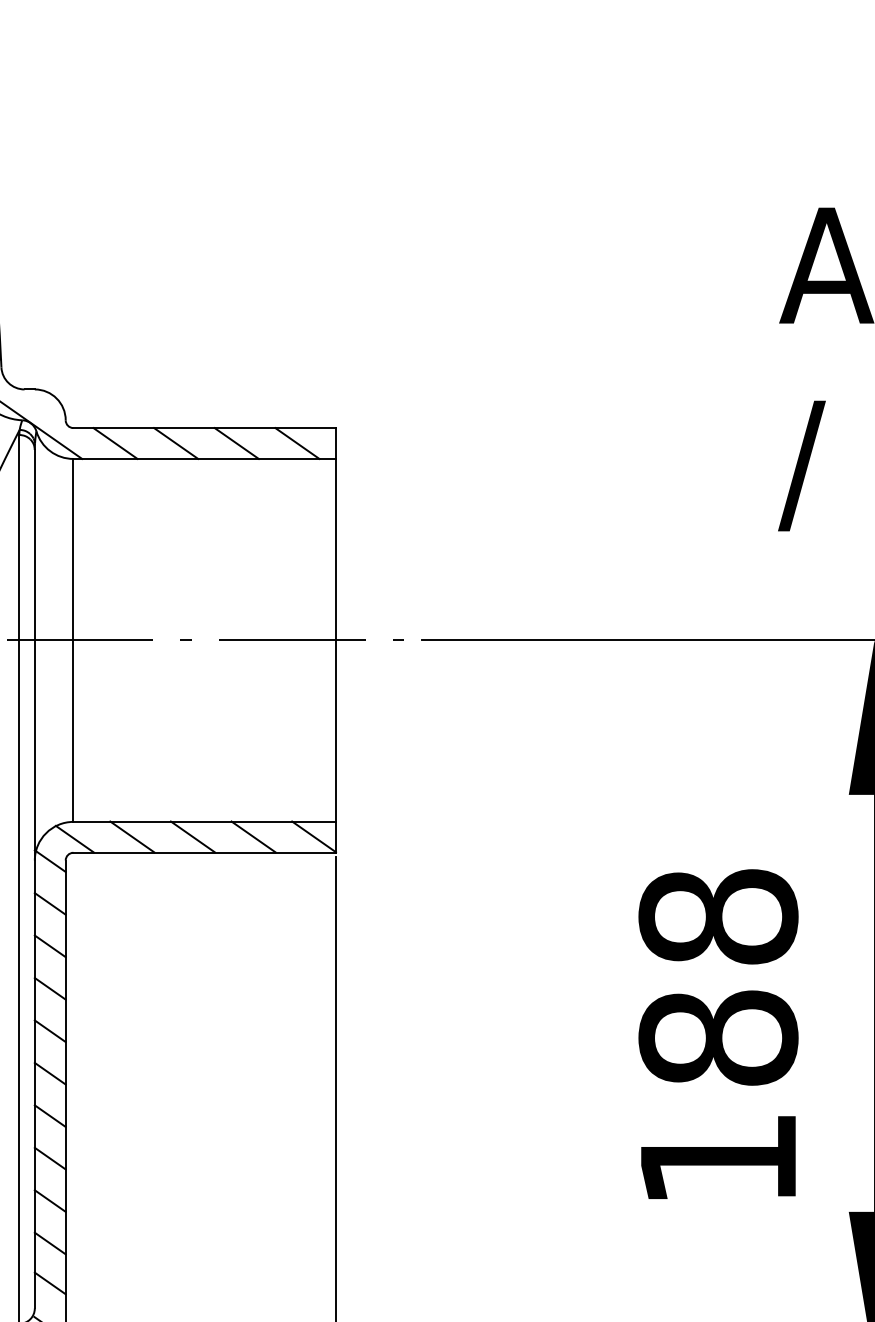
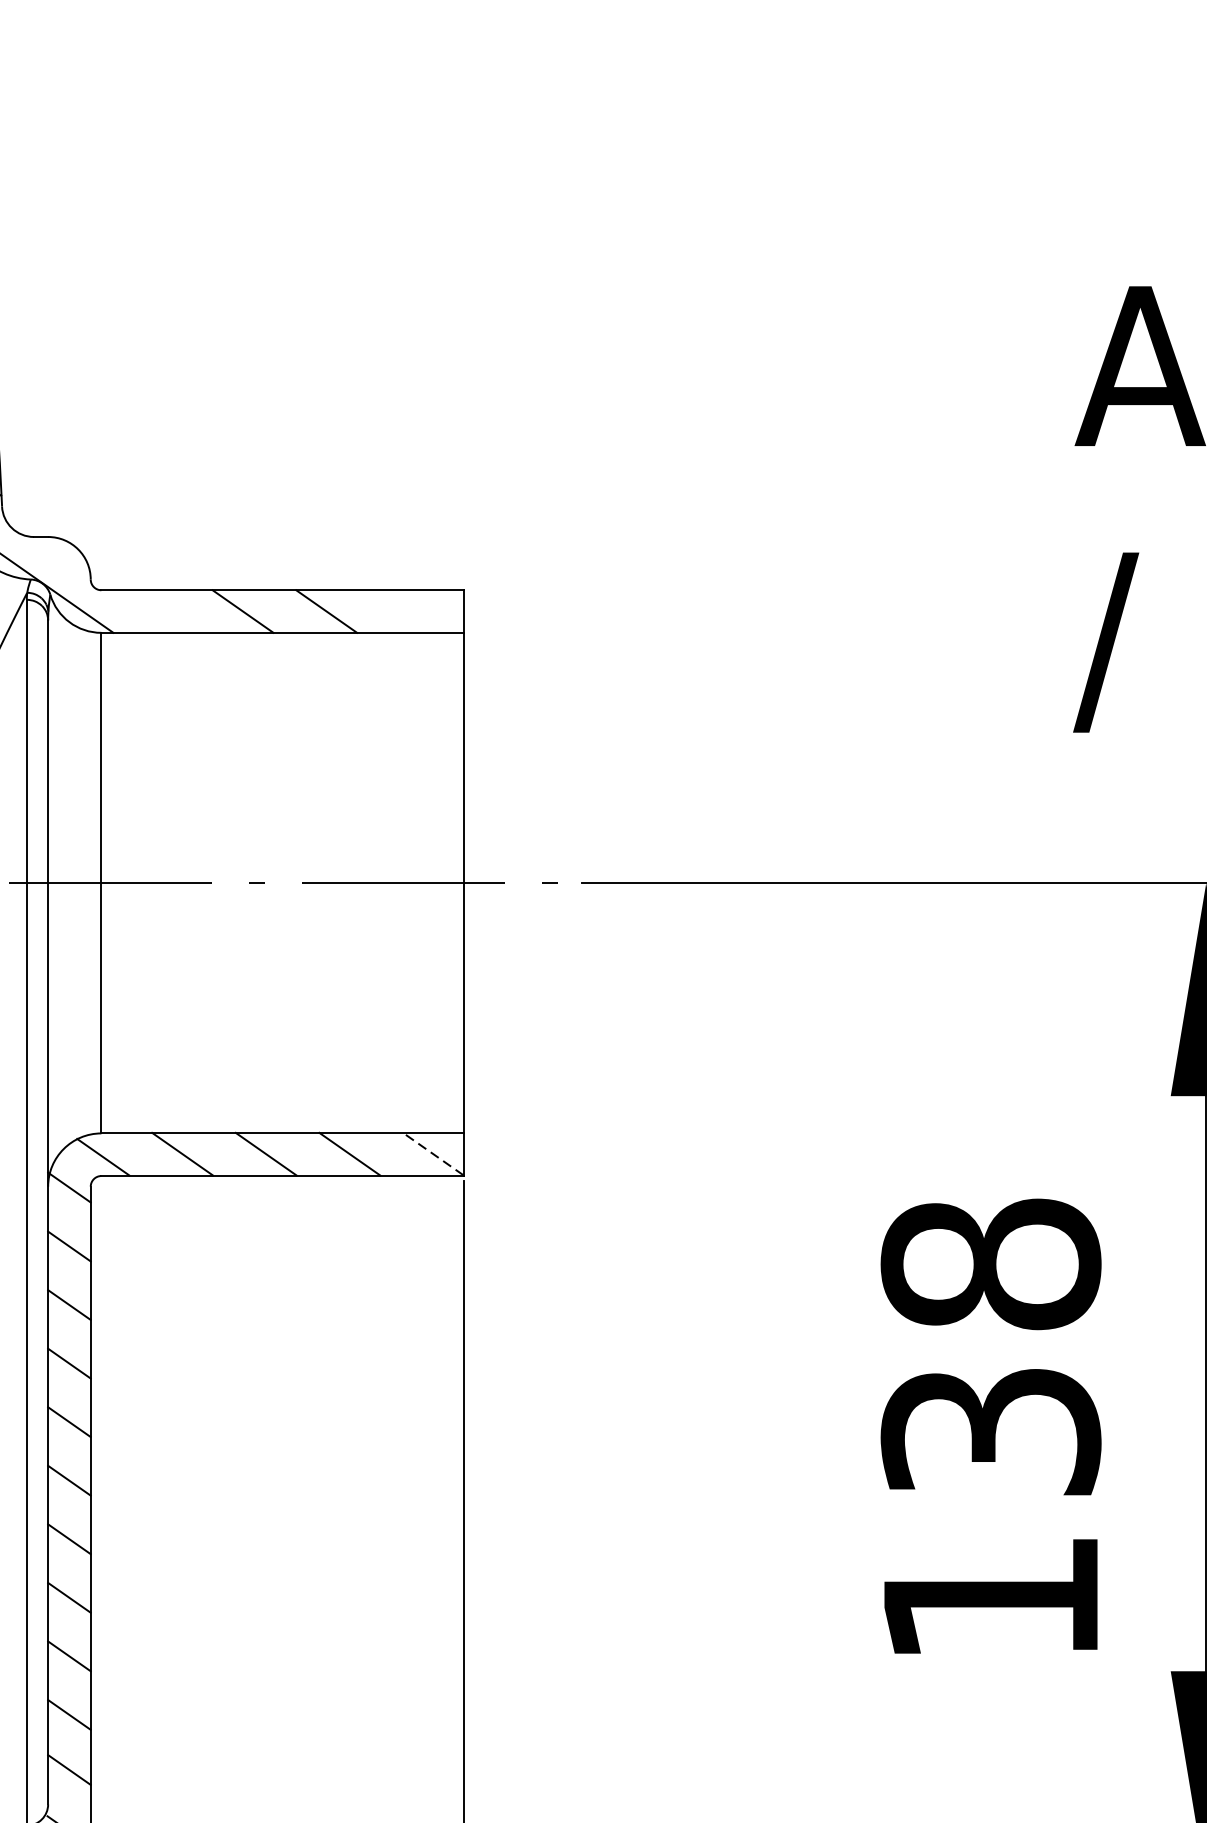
line: (115, 443) -> (159, 611), removed
line: (297, 443) -> (410, 611), removed
line: (314, 836) -> (433, 1153), solid -> dashed
text: (718, 1037) -> (991, 1430), 188 -> 138

